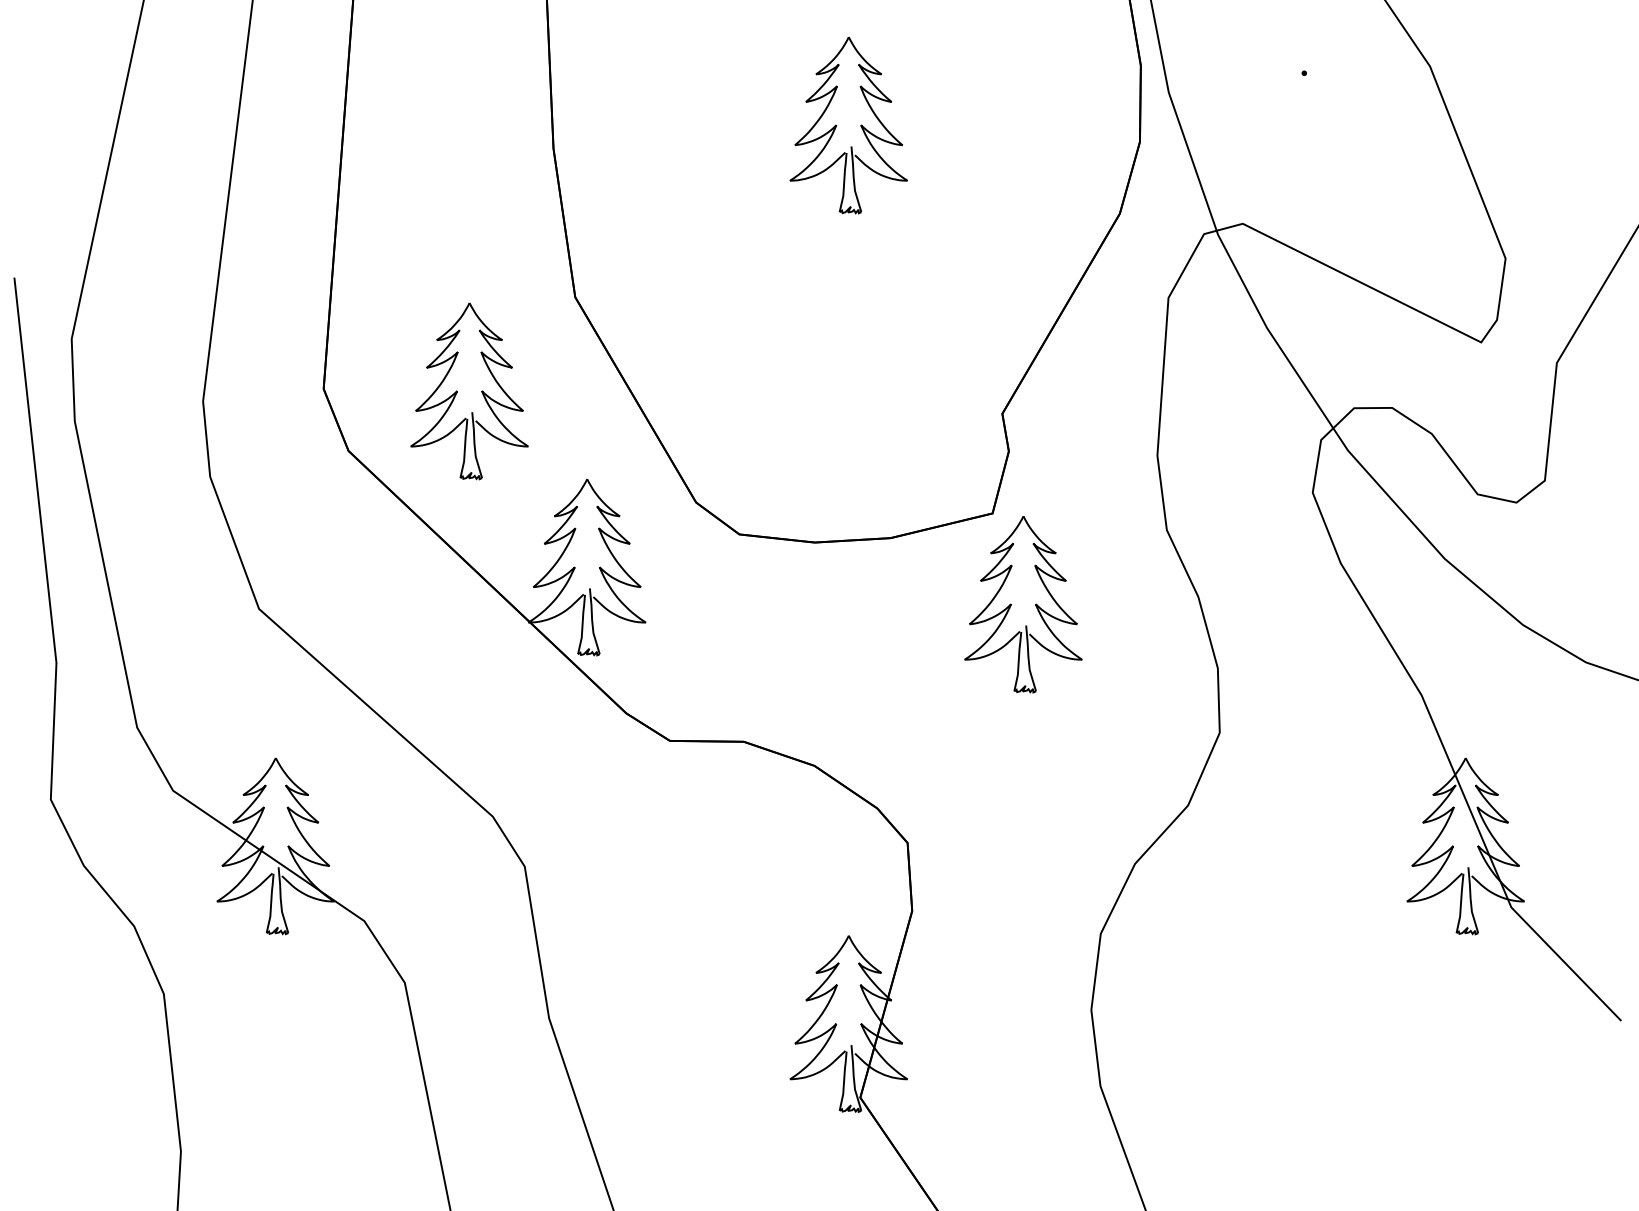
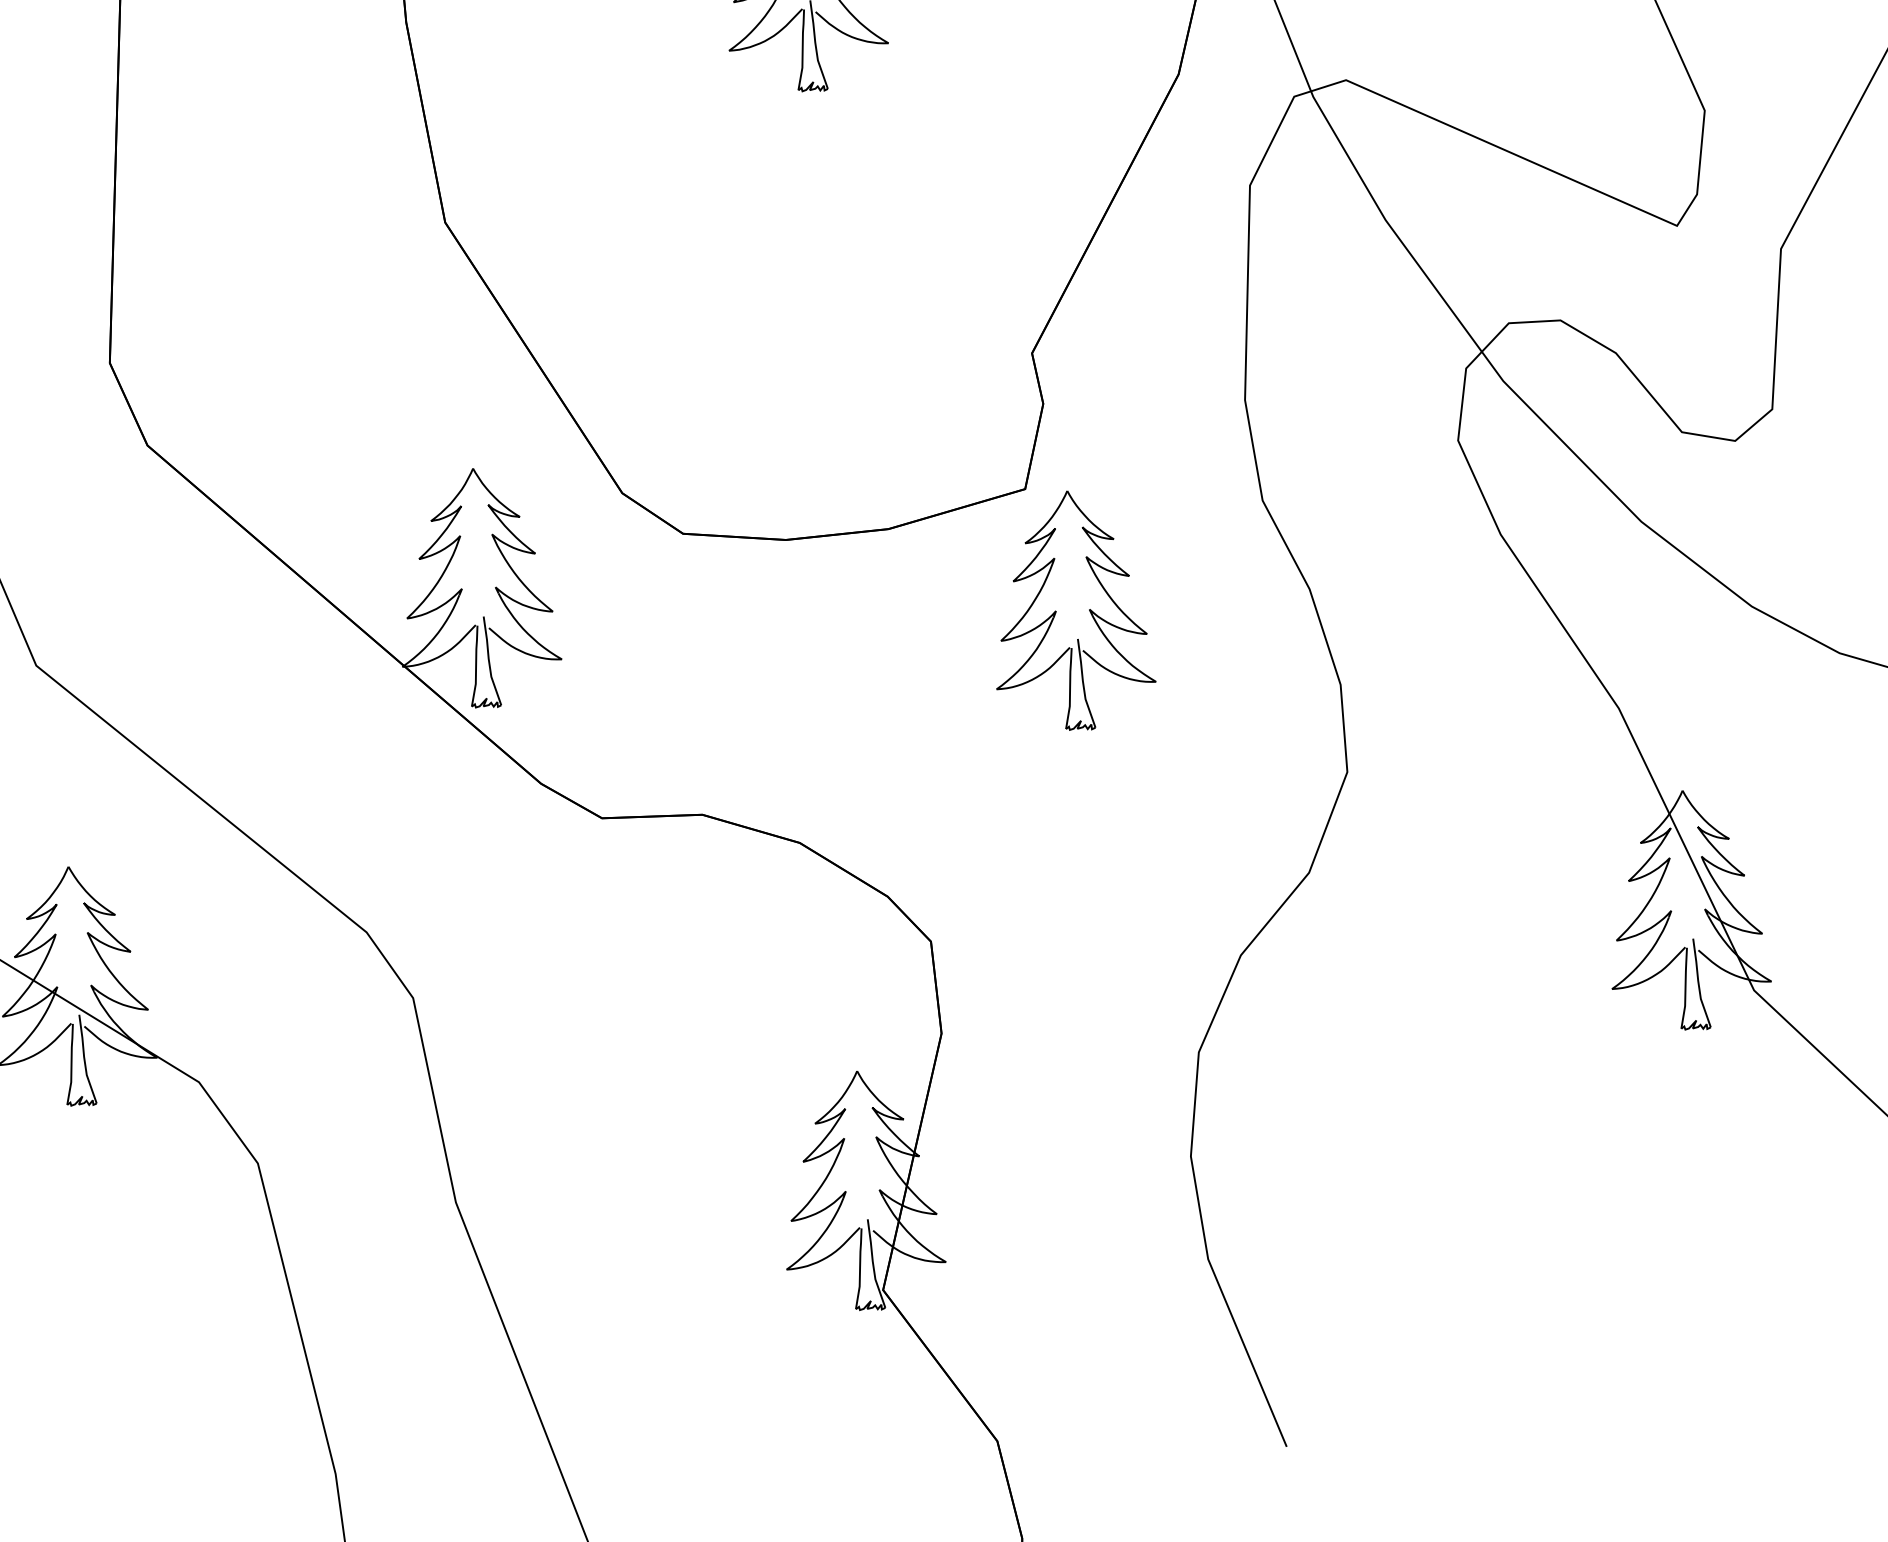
part: (469, 391) -> (307, 357), removed

